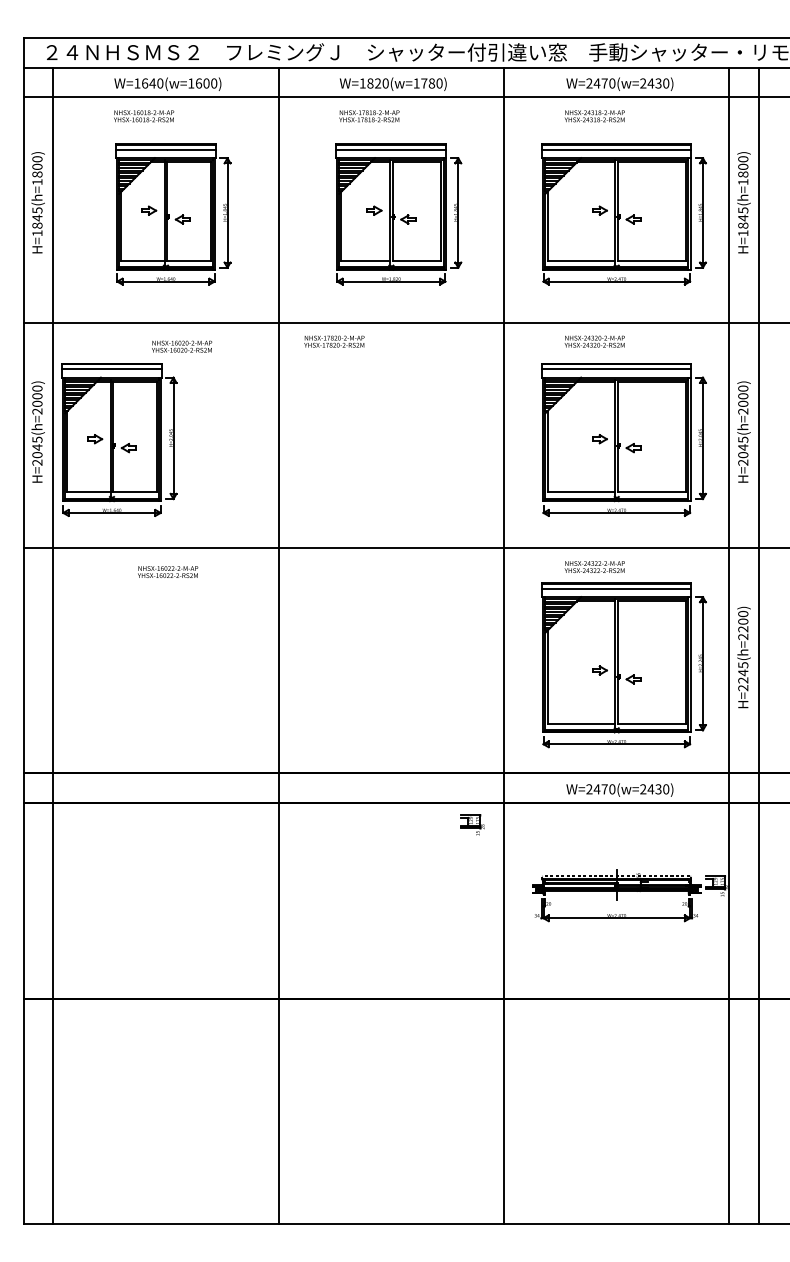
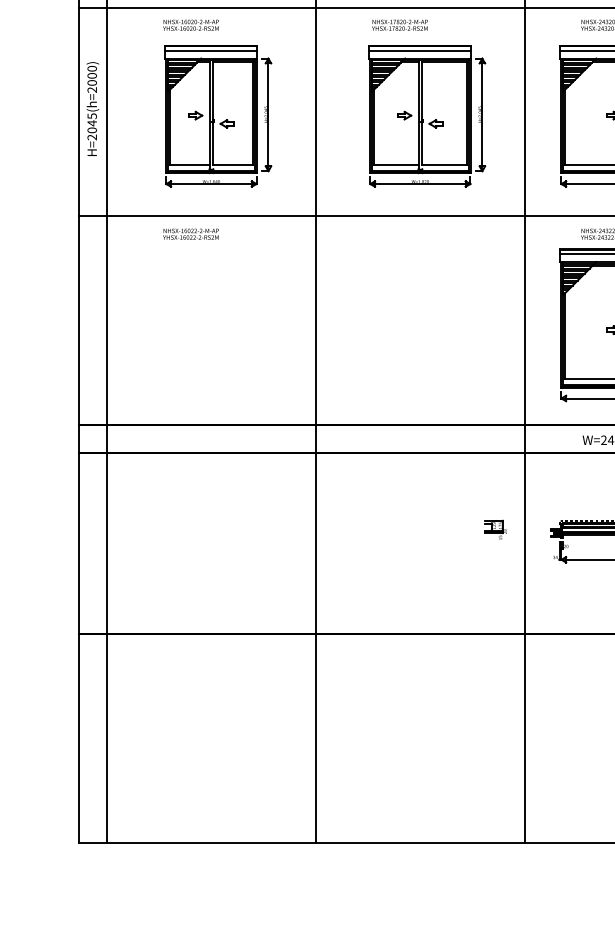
text: (334, 341) -> (400, 25), moved
text: (182, 346) -> (191, 25), moved
part: (119, 439) -> (218, 115), moved
part: (398, 439) -> (426, 115), added
text: (168, 571) -> (191, 233), moved
part: (472, 824) -> (495, 529), moved

